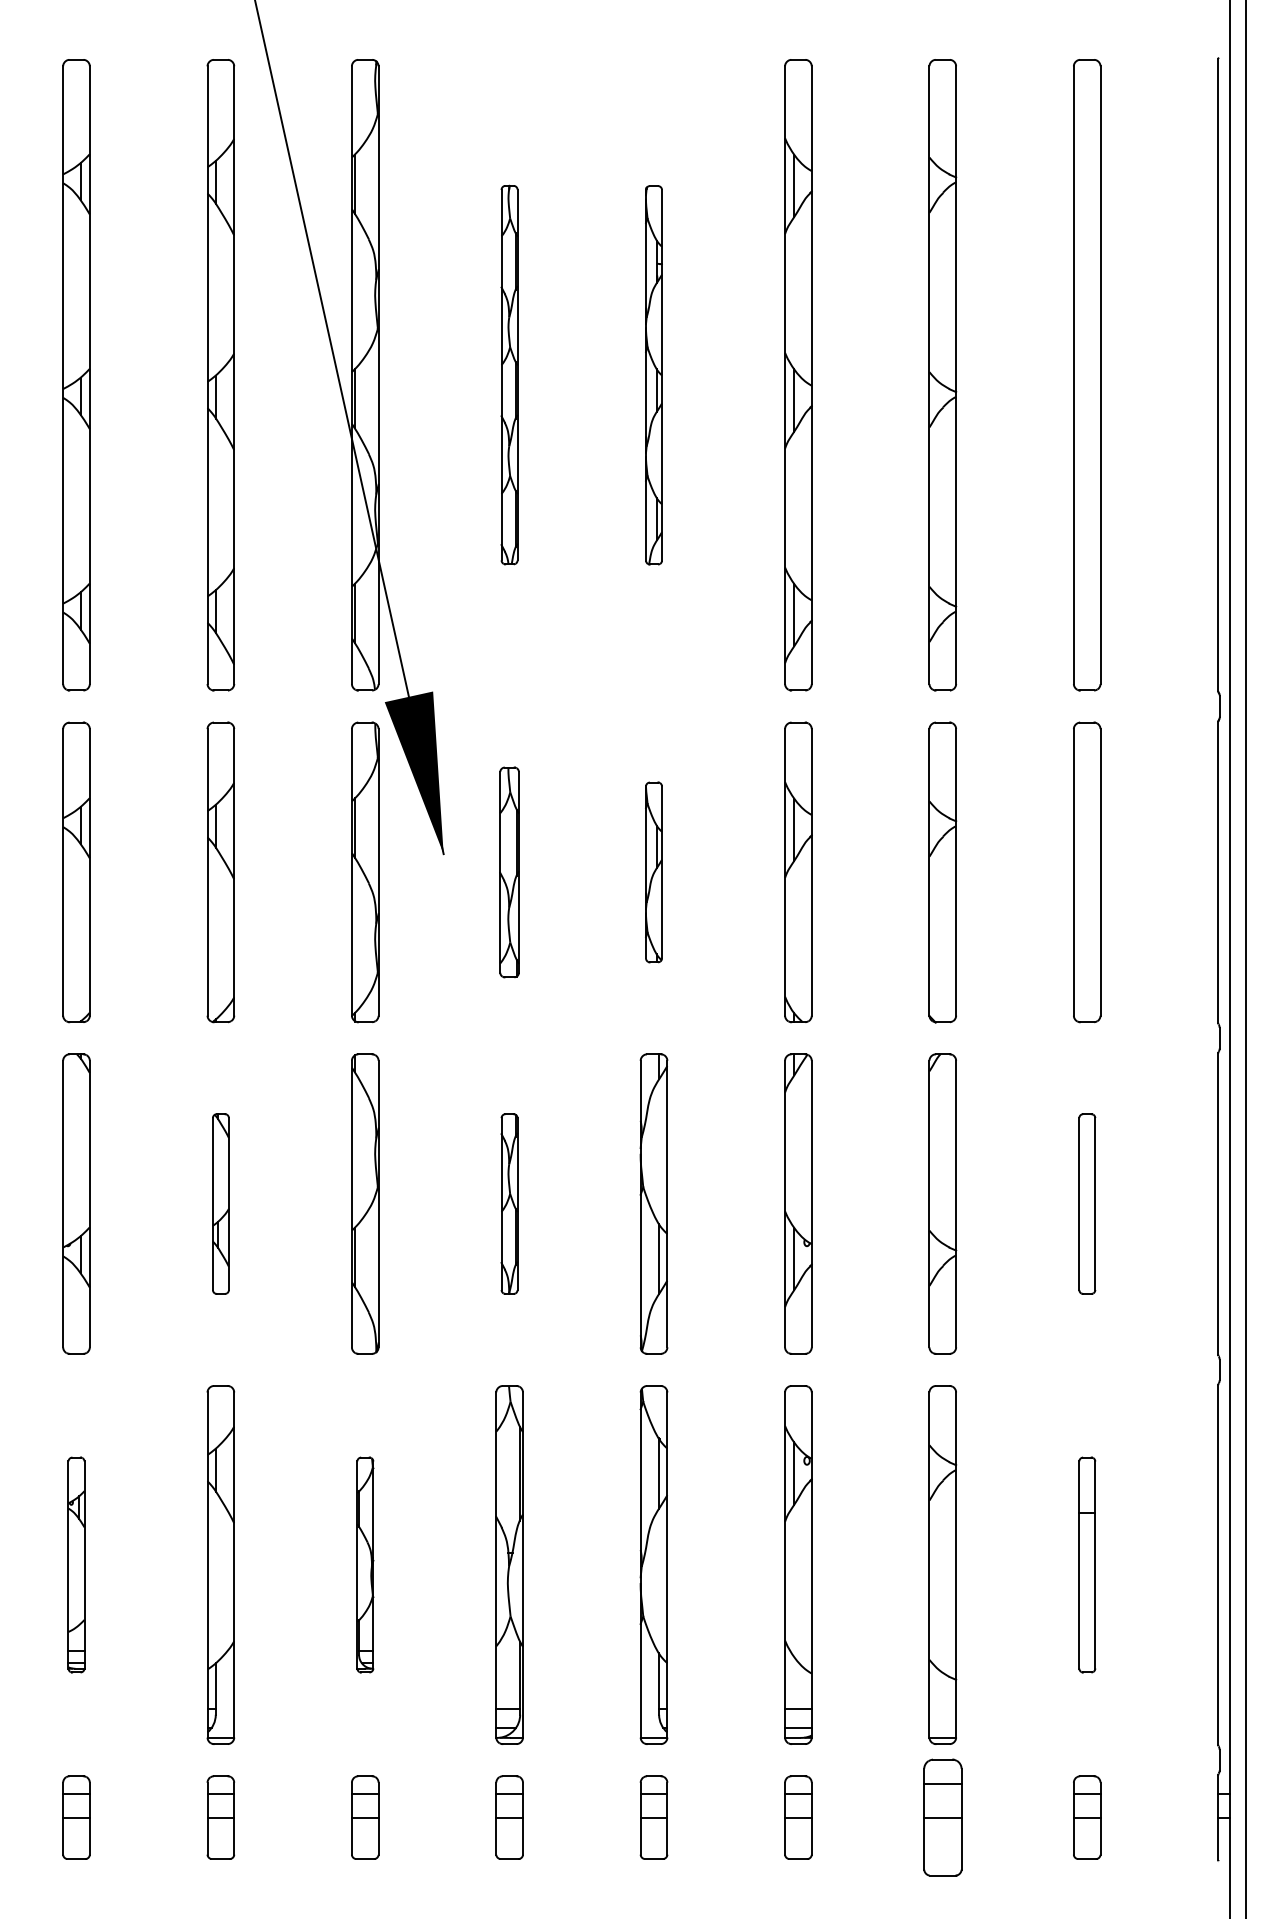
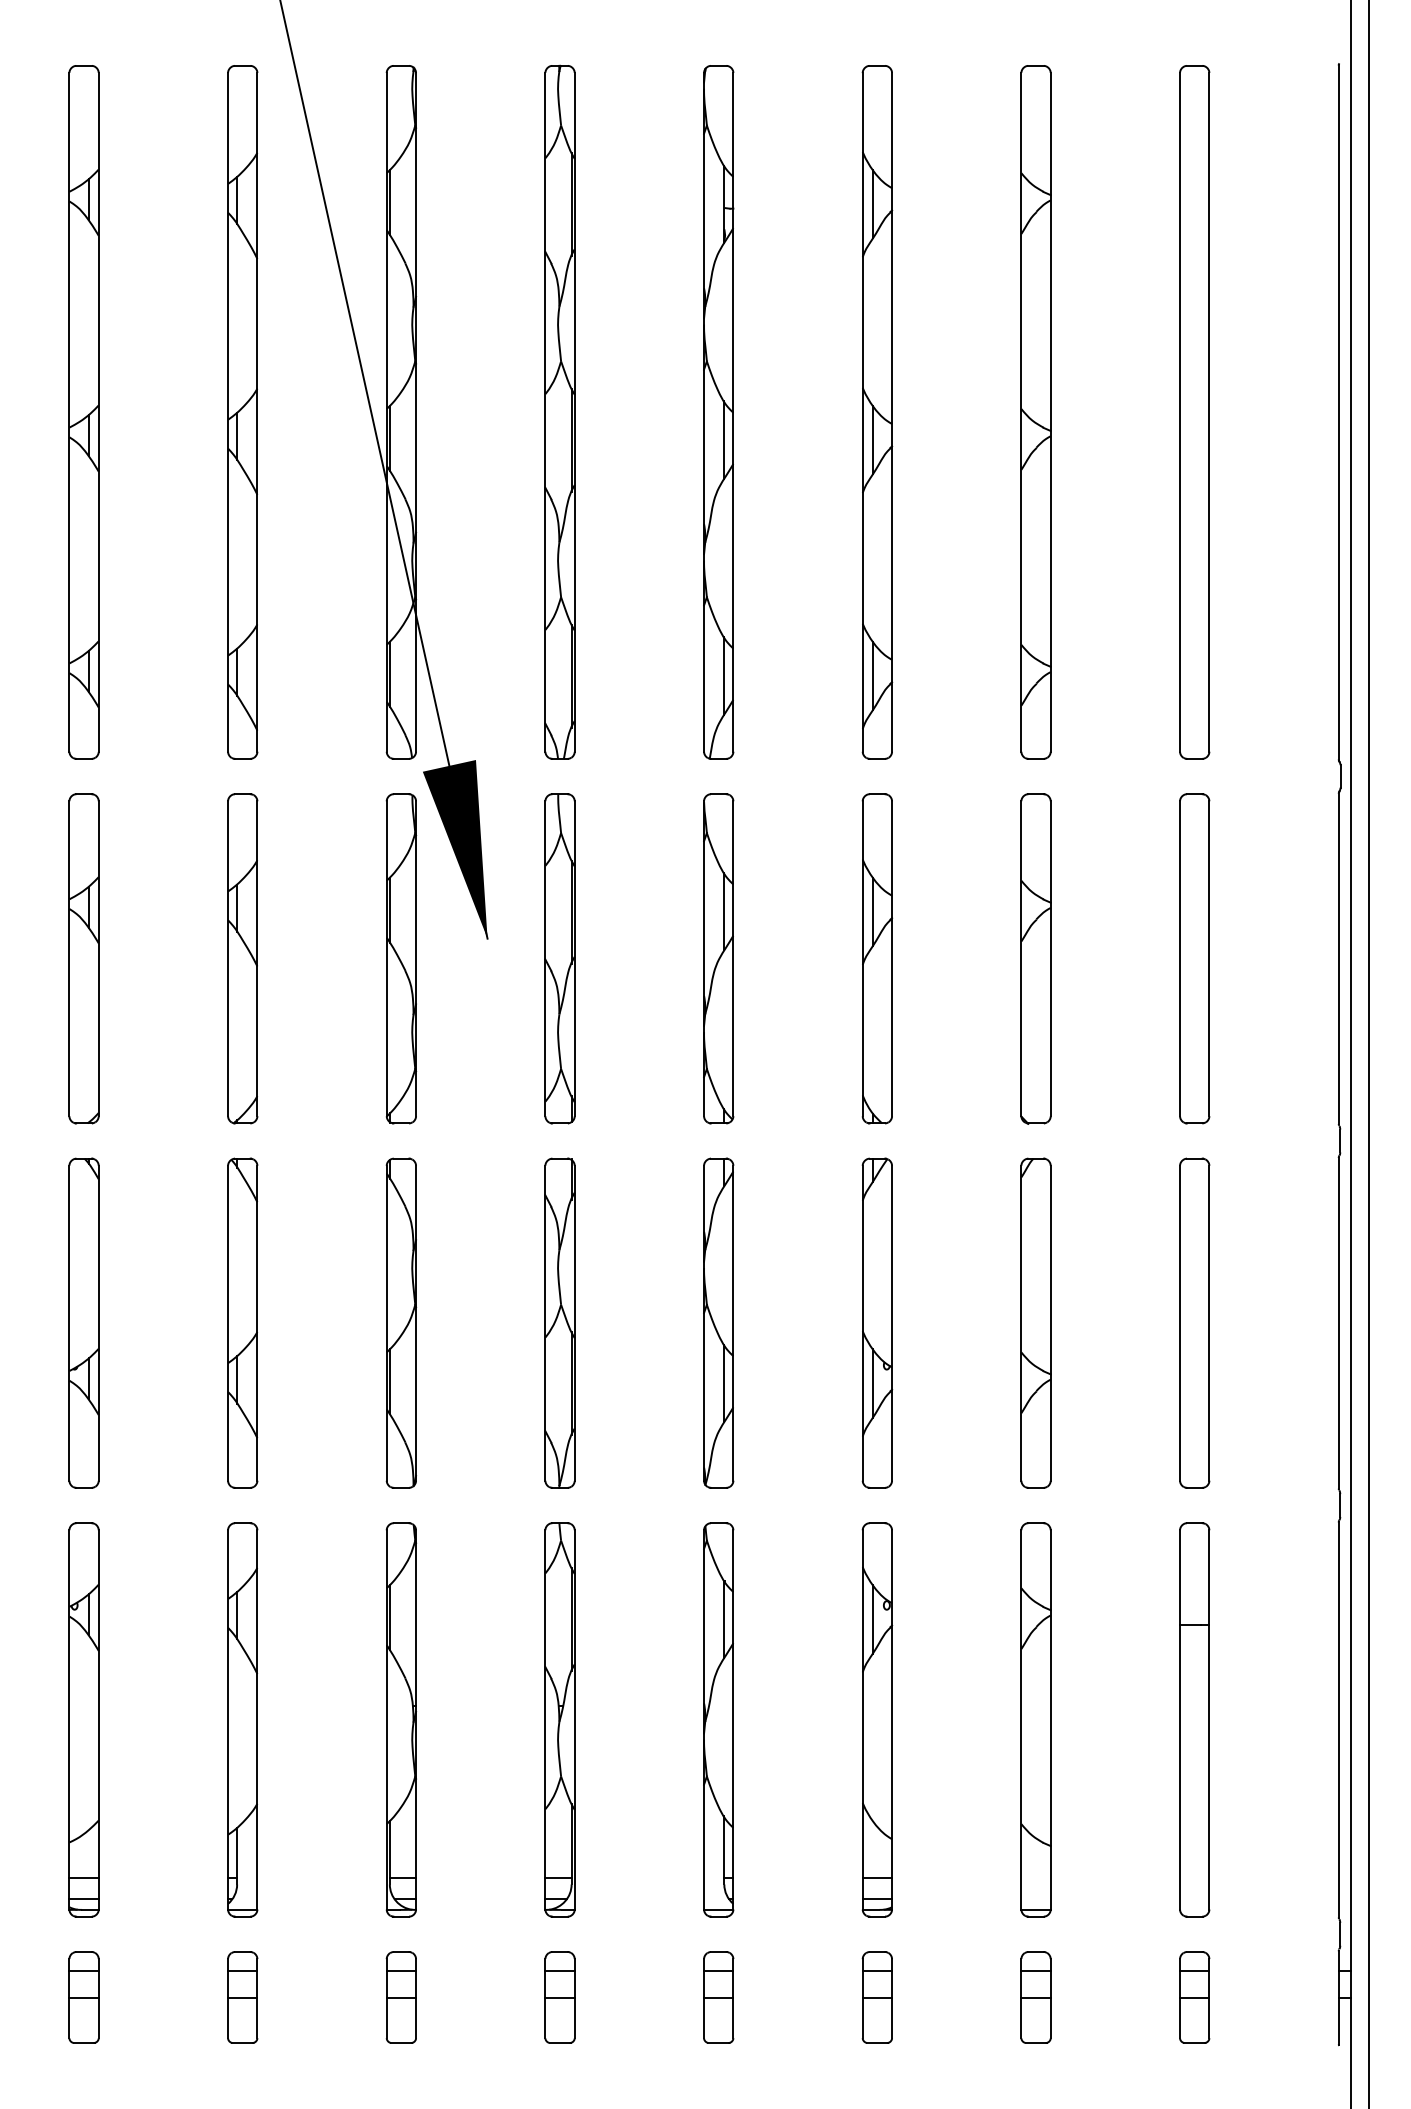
part: (509, 374) -> (559, 411), size x1.67
part: (653, 375) -> (718, 412), size x1.67
part: (509, 872) -> (559, 958), size x1.43
part: (653, 872) -> (718, 958), size x1.67
part: (220, 1203) -> (242, 1322), size x1.67
part: (509, 1203) -> (559, 1322), size x1.67
part: (1087, 1203) -> (1195, 1322), size x1.67
part: (76, 1564) -> (84, 1719), size x1.67
part: (365, 1564) -> (401, 1719), size x1.67
part: (1087, 1564) -> (1195, 1719), size x1.67
part: (942, 1817) -> (1035, 1997), size x0.71

